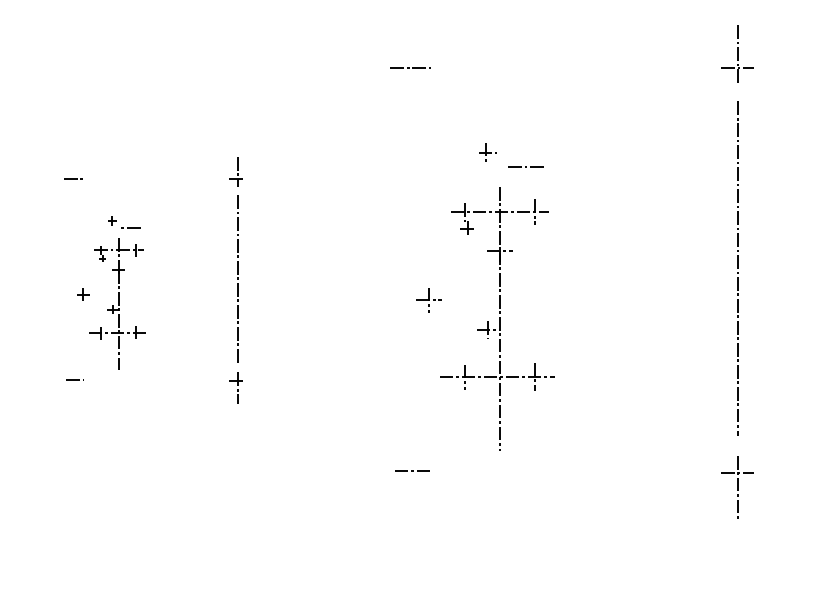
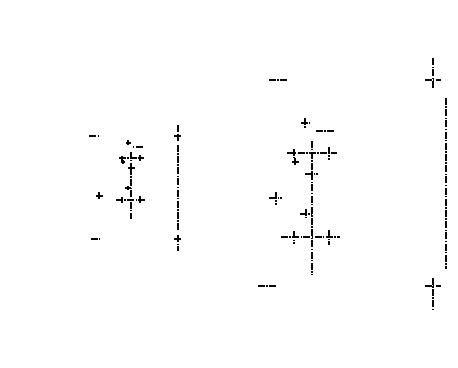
line: (407, 66) -> (277, 79), moved
line: (736, 267) -> (445, 182), moved
part: (117, 292) -> (130, 179), moved

